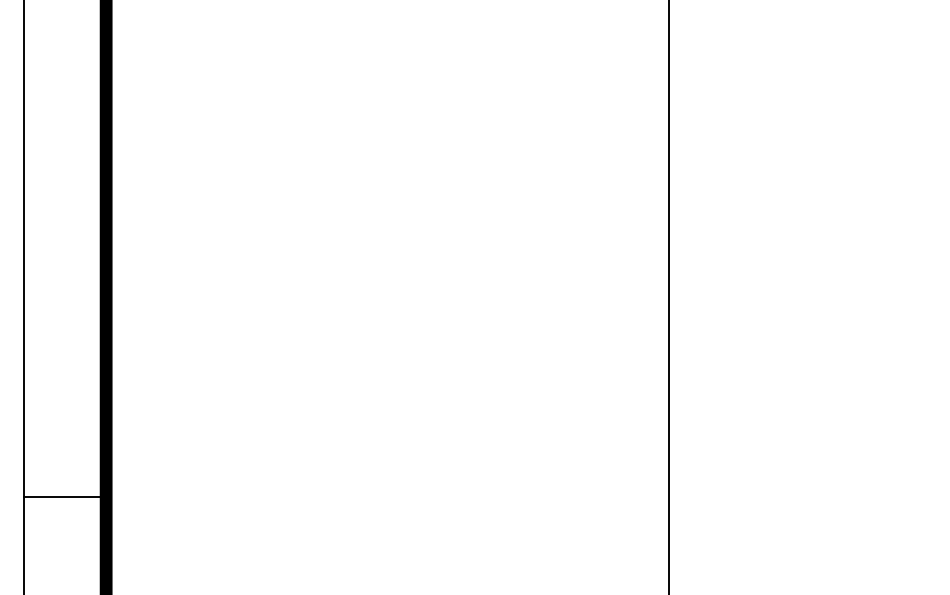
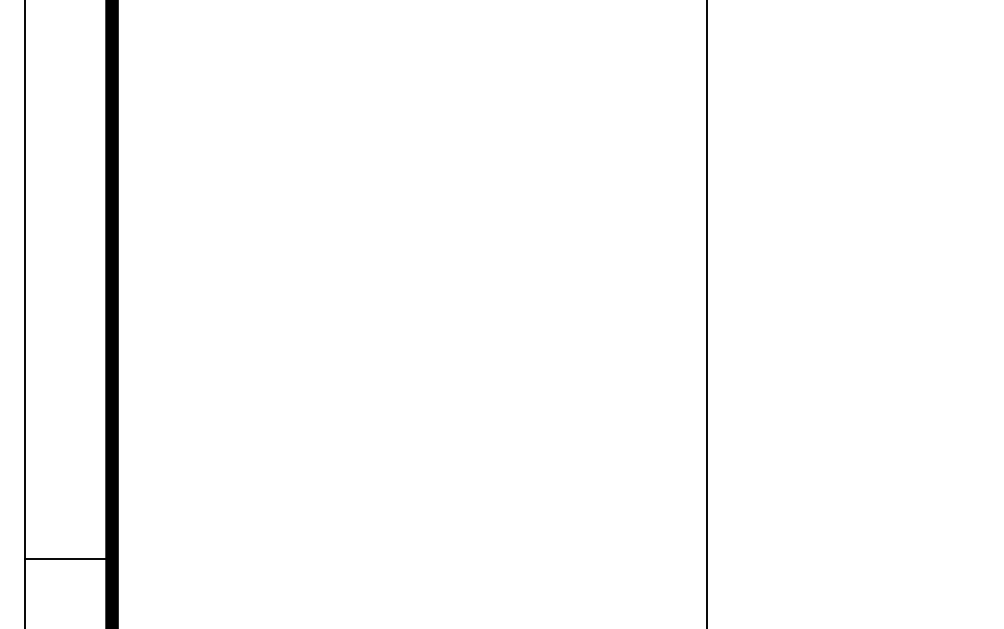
line: (65, 496) -> (69, 558), moved

